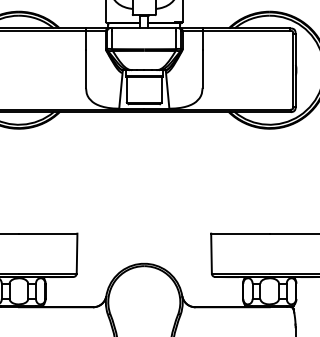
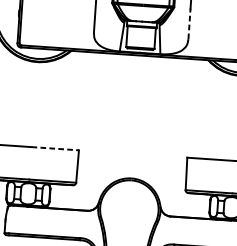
line: (202, 69) -> (189, 24), solid -> dashed
line: (48, 233) -> (55, 148), solid -> dashed

